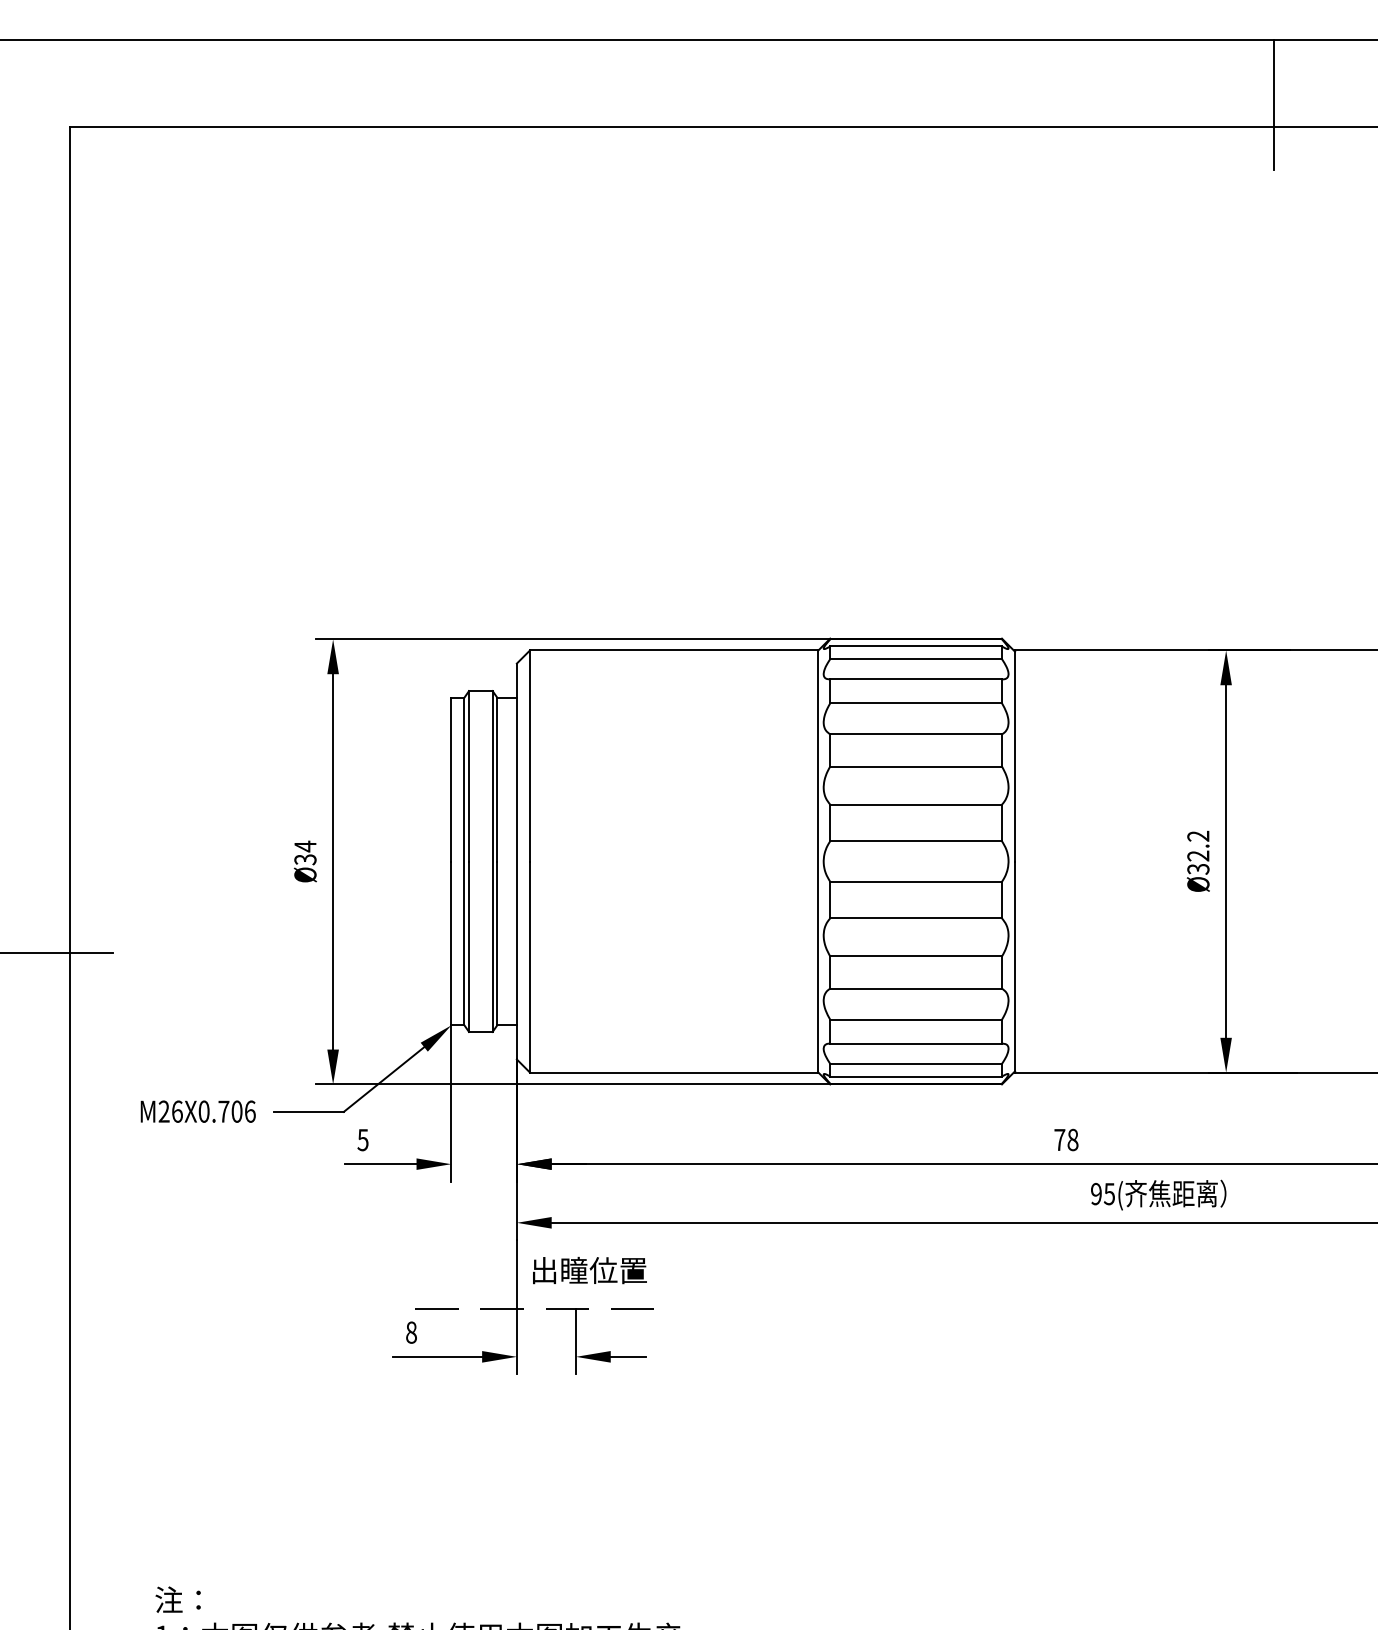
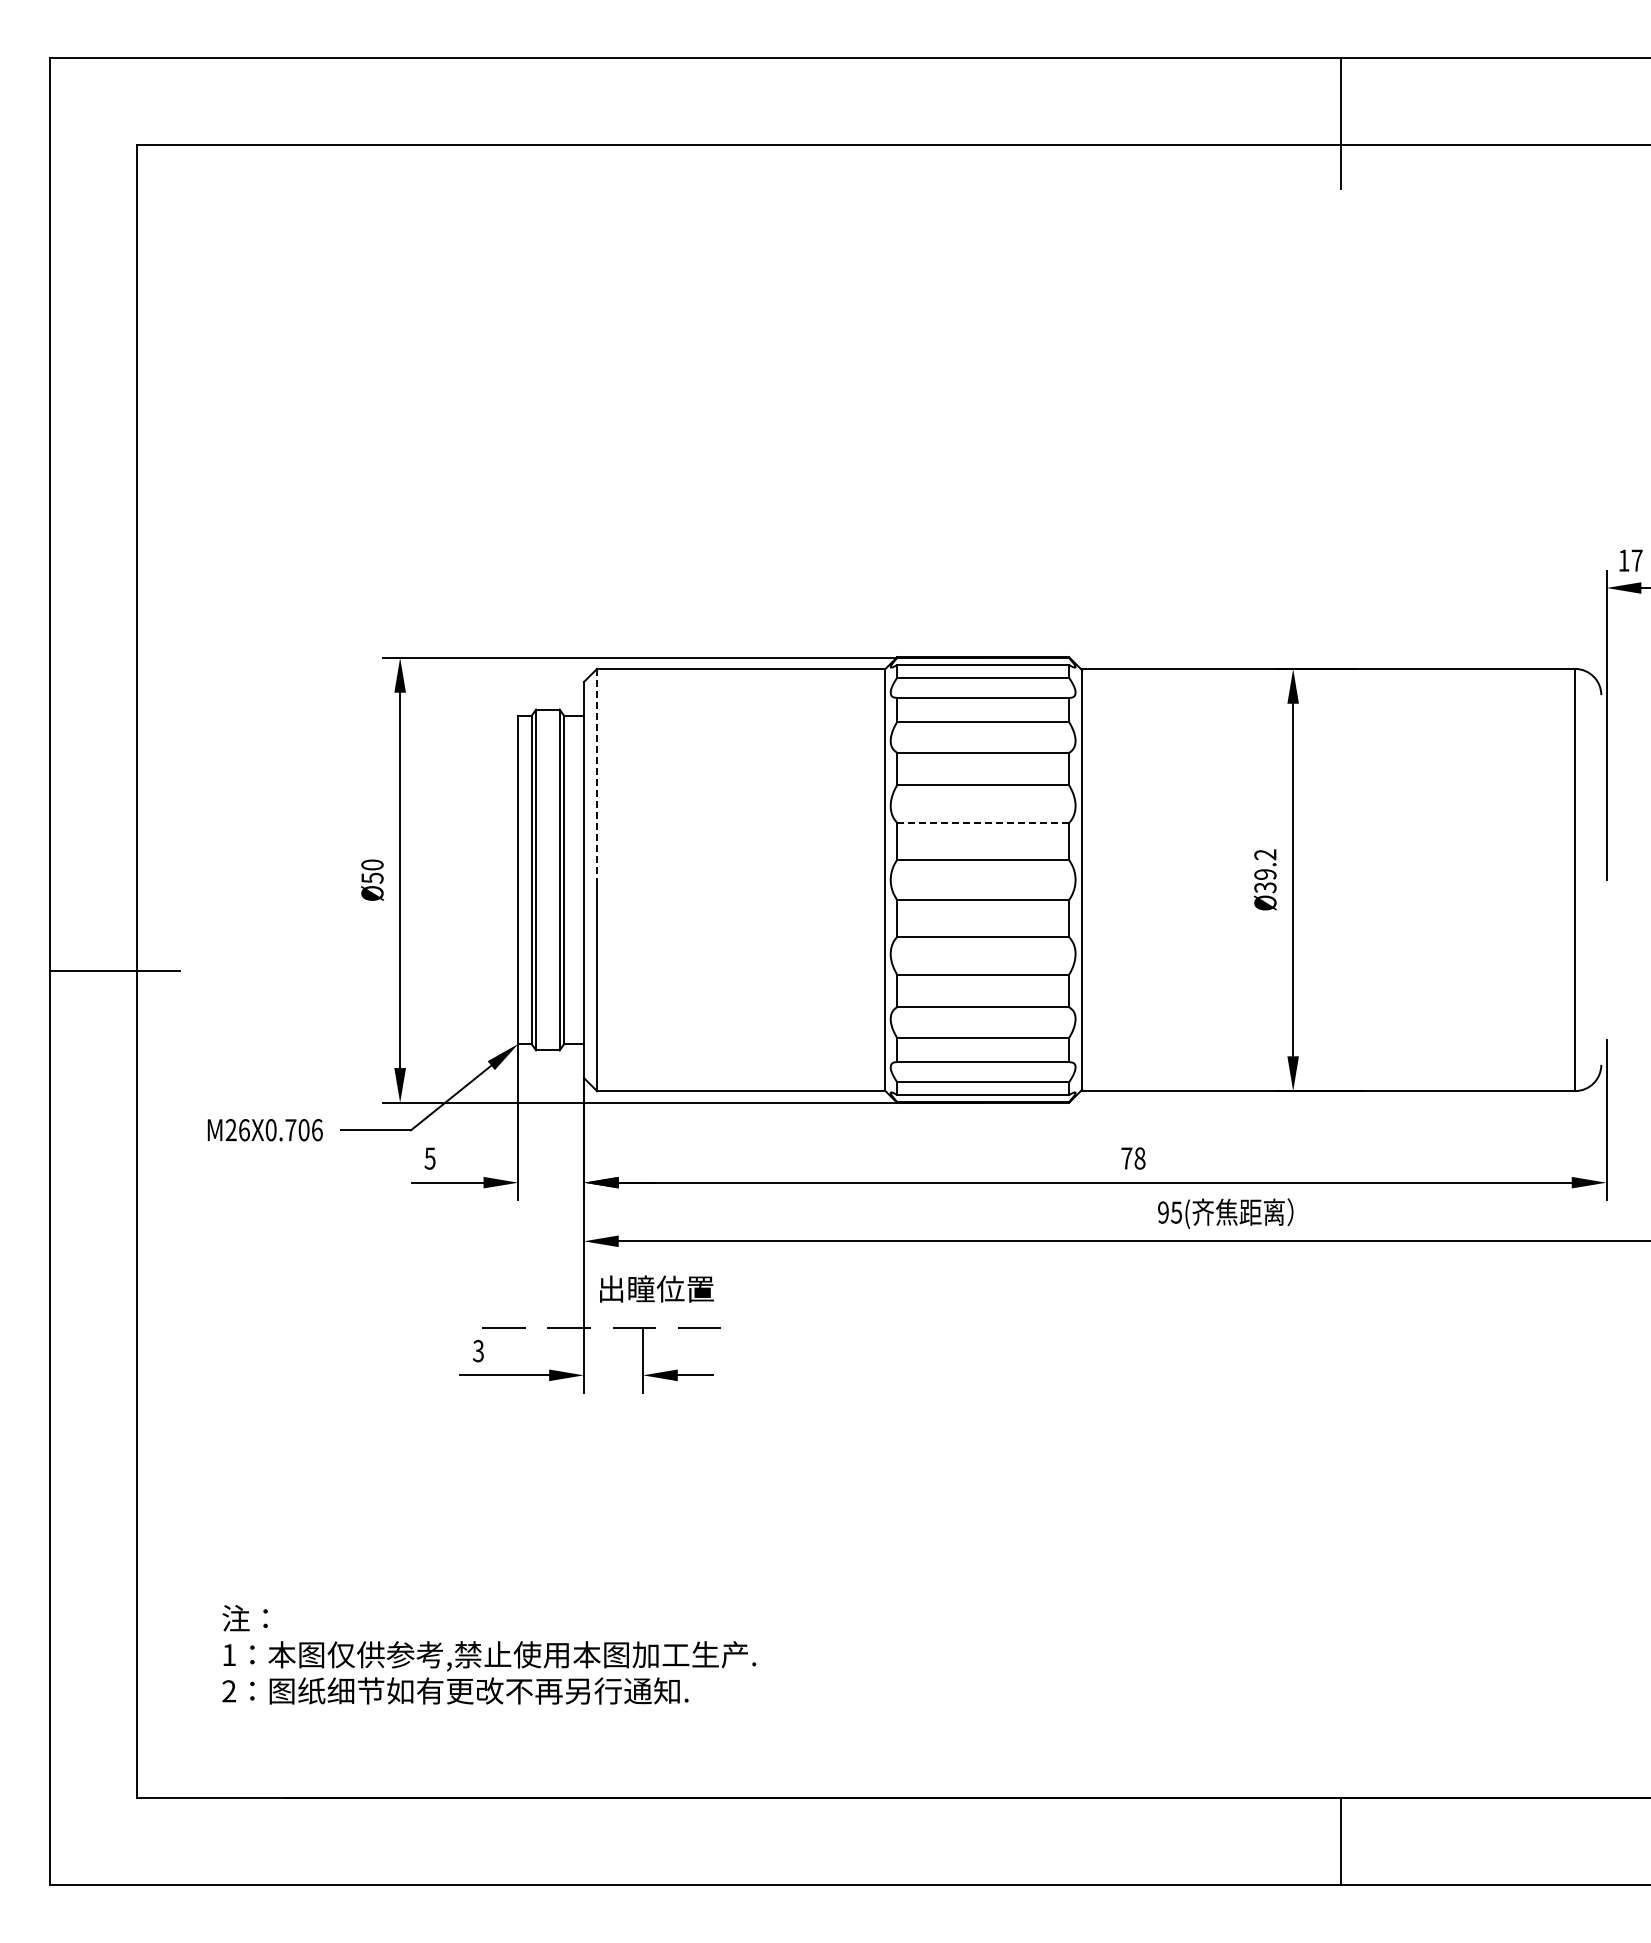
line: (530, 756) -> (597, 774), solid -> dashed
line: (916, 805) -> (983, 823), solid -> dashed
text: (305, 853) -> (372, 871), Ø34 -> Ø50
text: (1198, 856) -> (1265, 874), Ø32.2 -> Ø39.2
text: (411, 1333) -> (478, 1351), 8 -> 3

